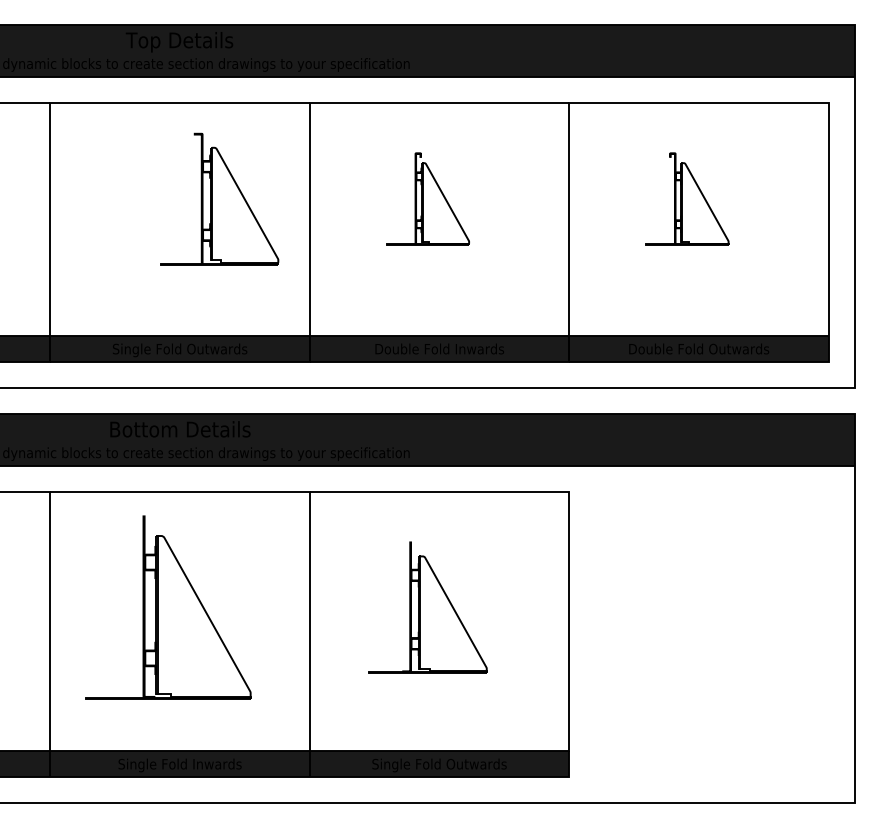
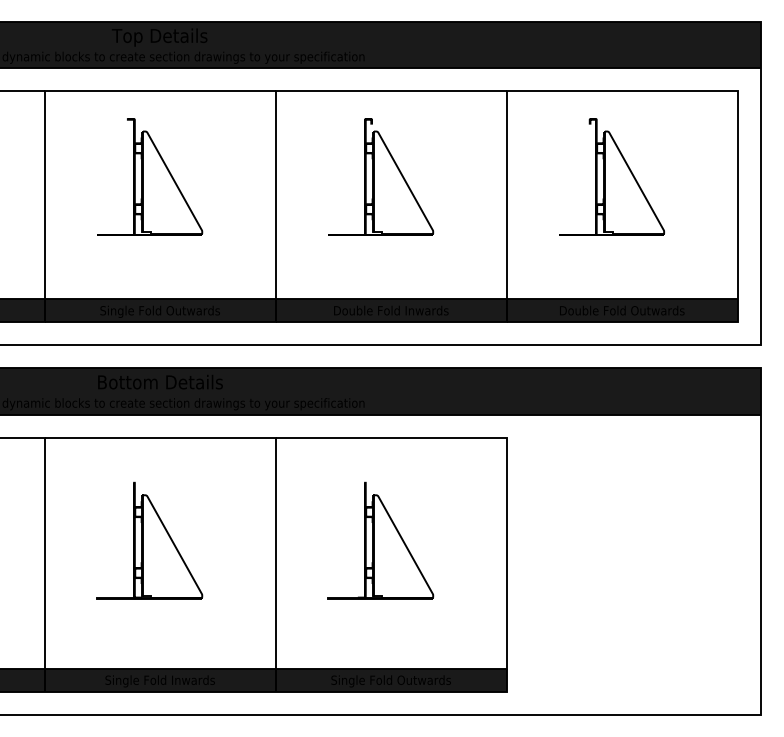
part: (219, 198) -> (149, 176), moved
part: (427, 198) -> (380, 176), size x1.43
part: (687, 198) -> (611, 176), size x1.43
part: (168, 607) -> (149, 540), size x0.71

